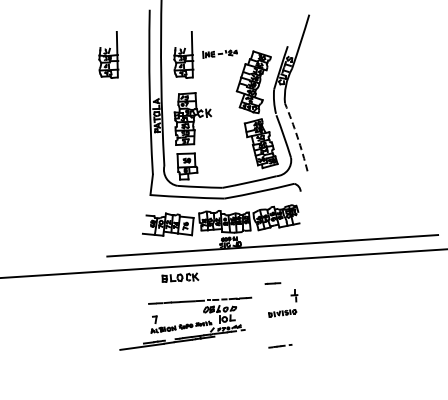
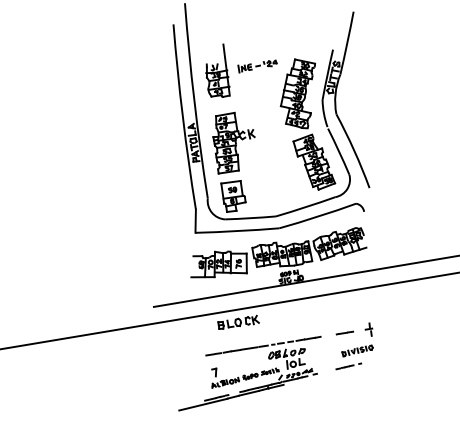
part: (108, 54) -> (132, 79), removed
arc: (297, 136) -> (354, 150), dashed -> solid
line: (272, 283) -> (344, 333), moved
line: (280, 346) -> (348, 366), moved

